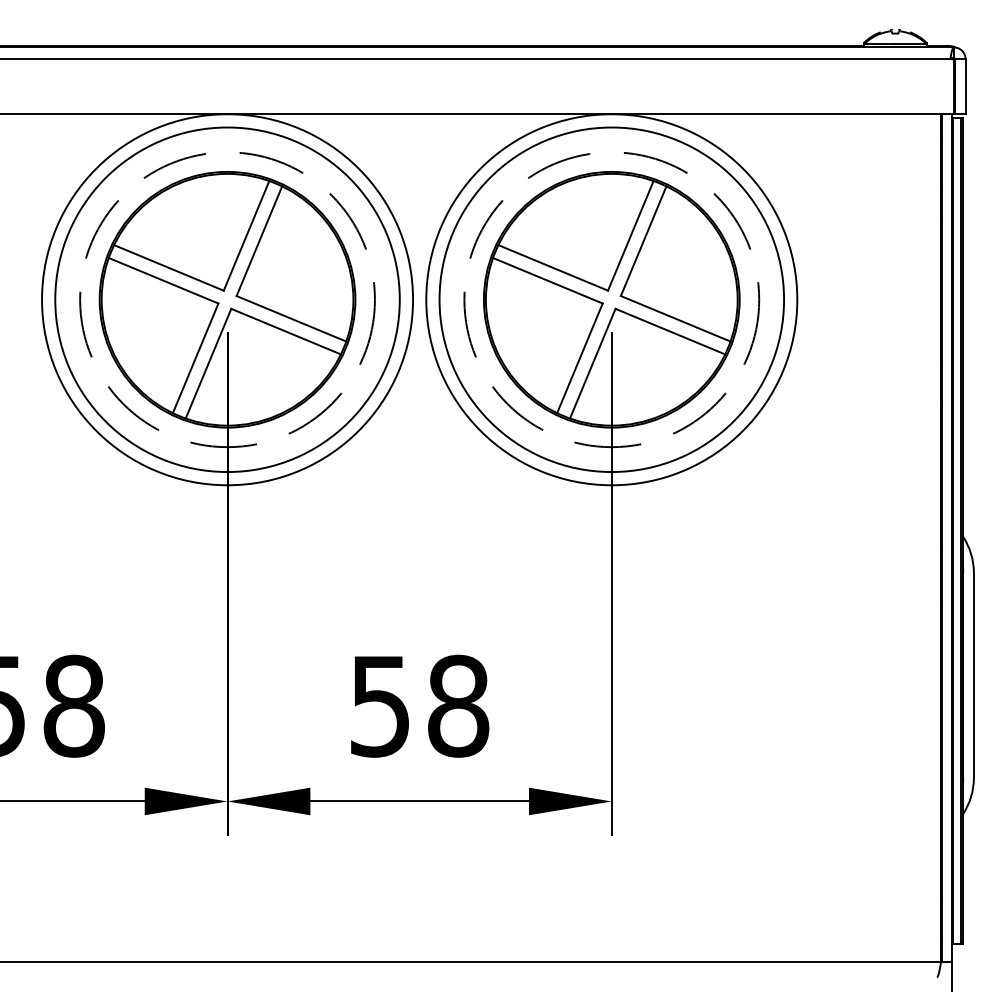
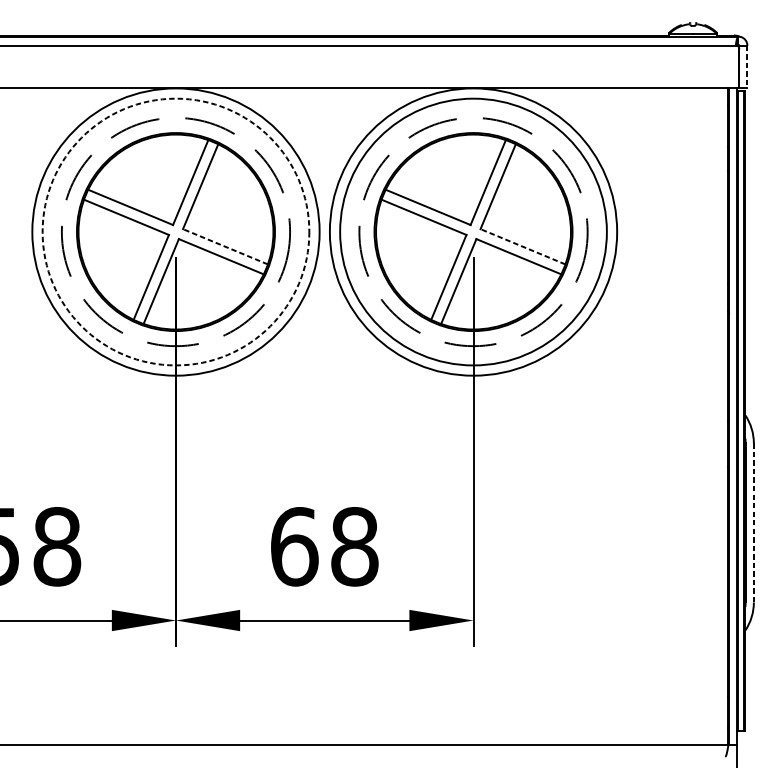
line: (965, 86) -> (747, 66), solid -> dashed
circle: (227, 299) -> (175, 231), solid -> dashed
line: (291, 318) -> (225, 246), solid -> dashed
line: (675, 318) -> (522, 246), solid -> dashed
line: (973, 675) -> (753, 522), solid -> dashed
text: (380, 705) -> (294, 546), 58 -> 68

